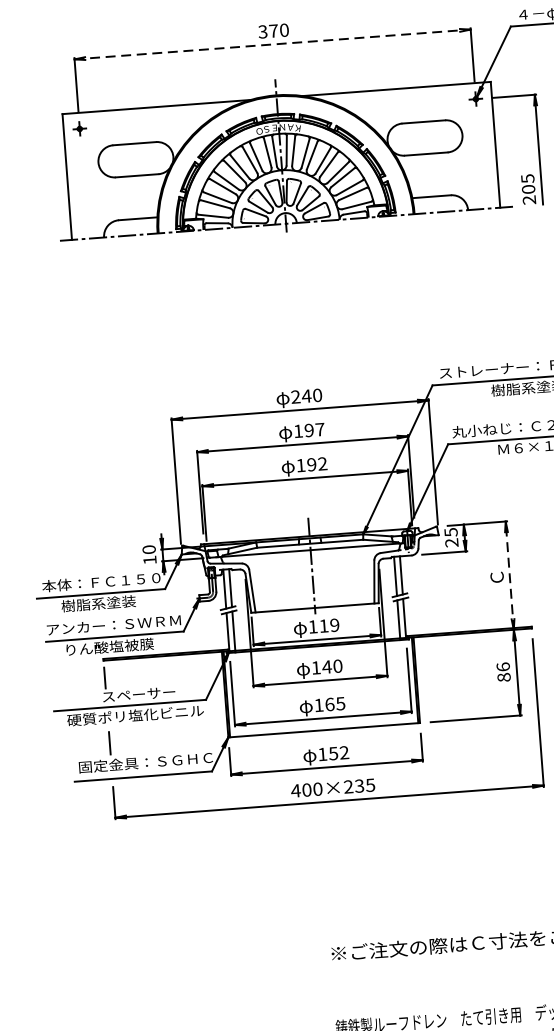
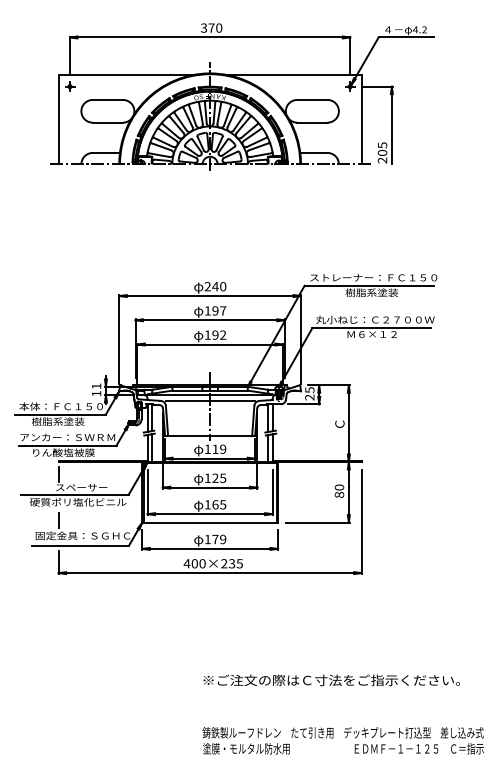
line: (273, 44) -> (210, 37), dashed -> solid
text: (149, 549) -> (96, 386), 10 -> 11
line: (310, 559) -> (209, 401), added
line: (509, 575) -> (348, 423), dashed -> solid
text: (332, 665) -> (219, 477), 140 -> 125
text: (501, 667) -> (338, 487), 86 -> 80
text: (339, 753) -> (219, 539), 152 -> 179

